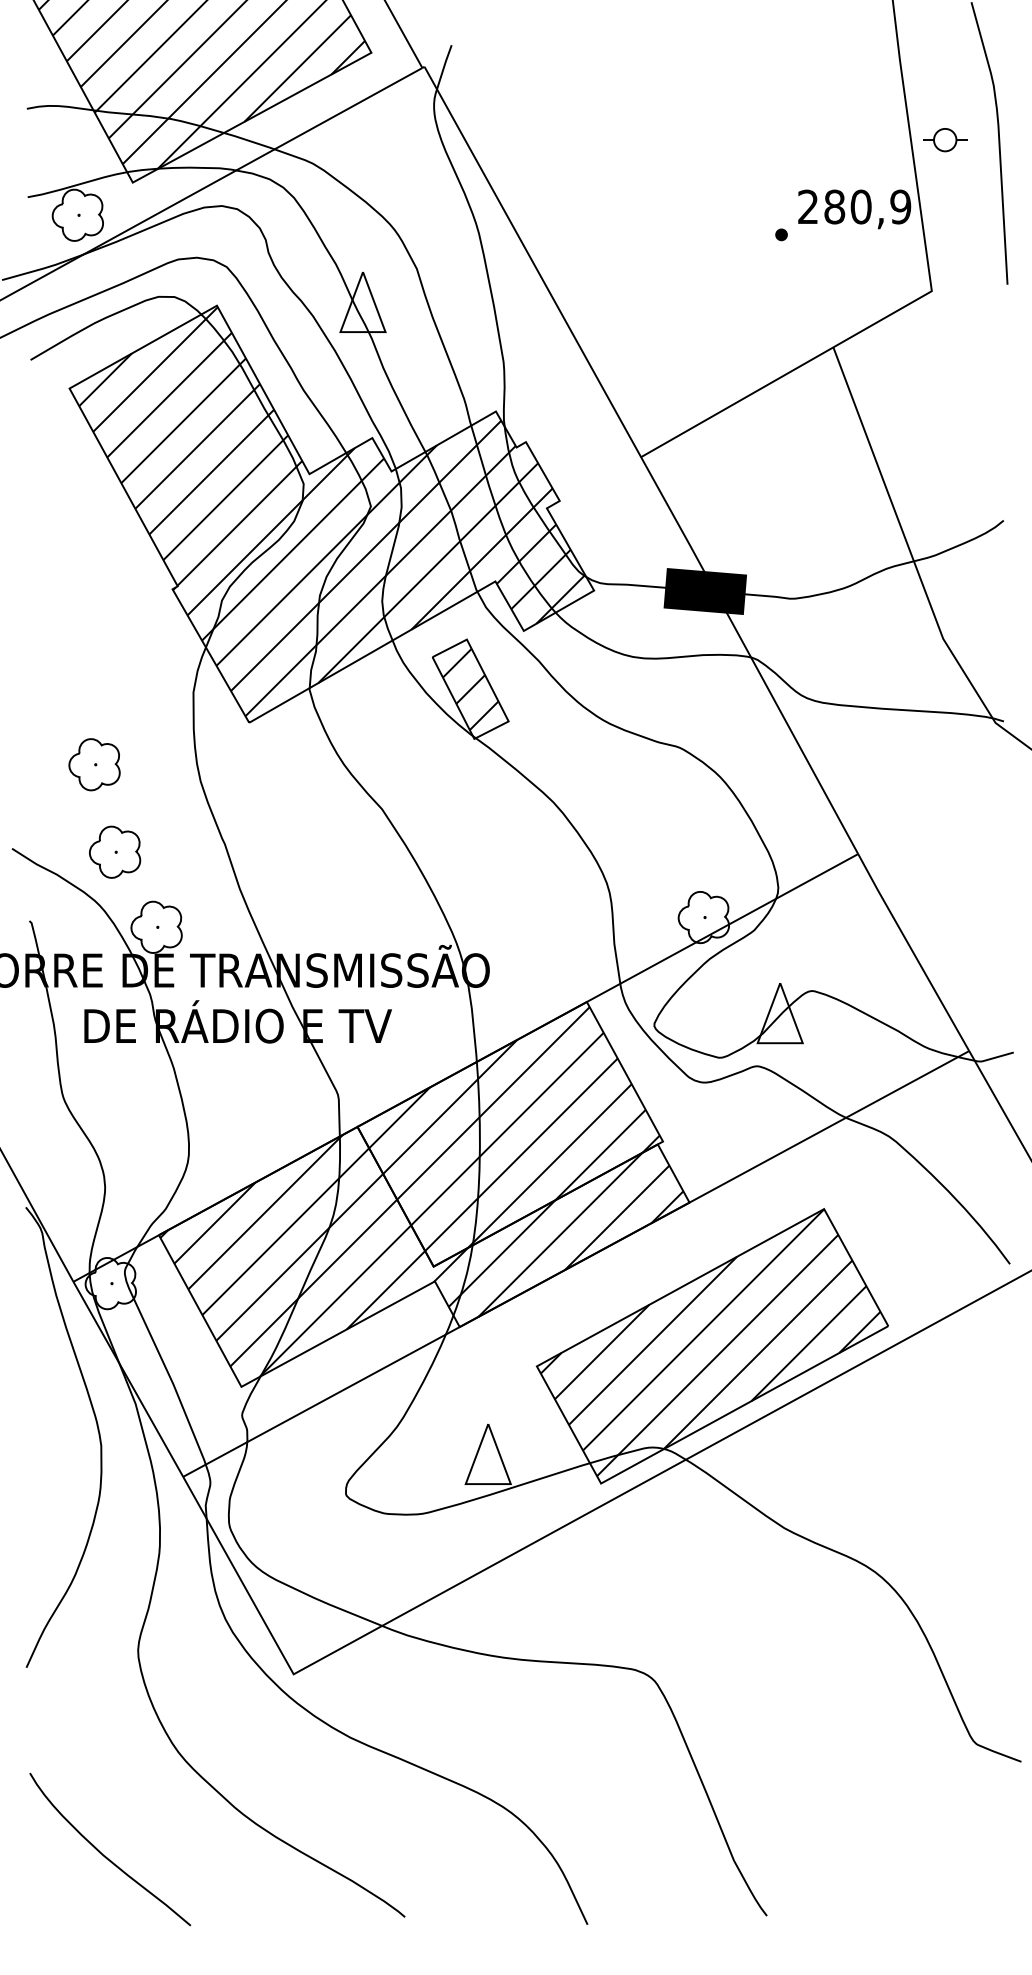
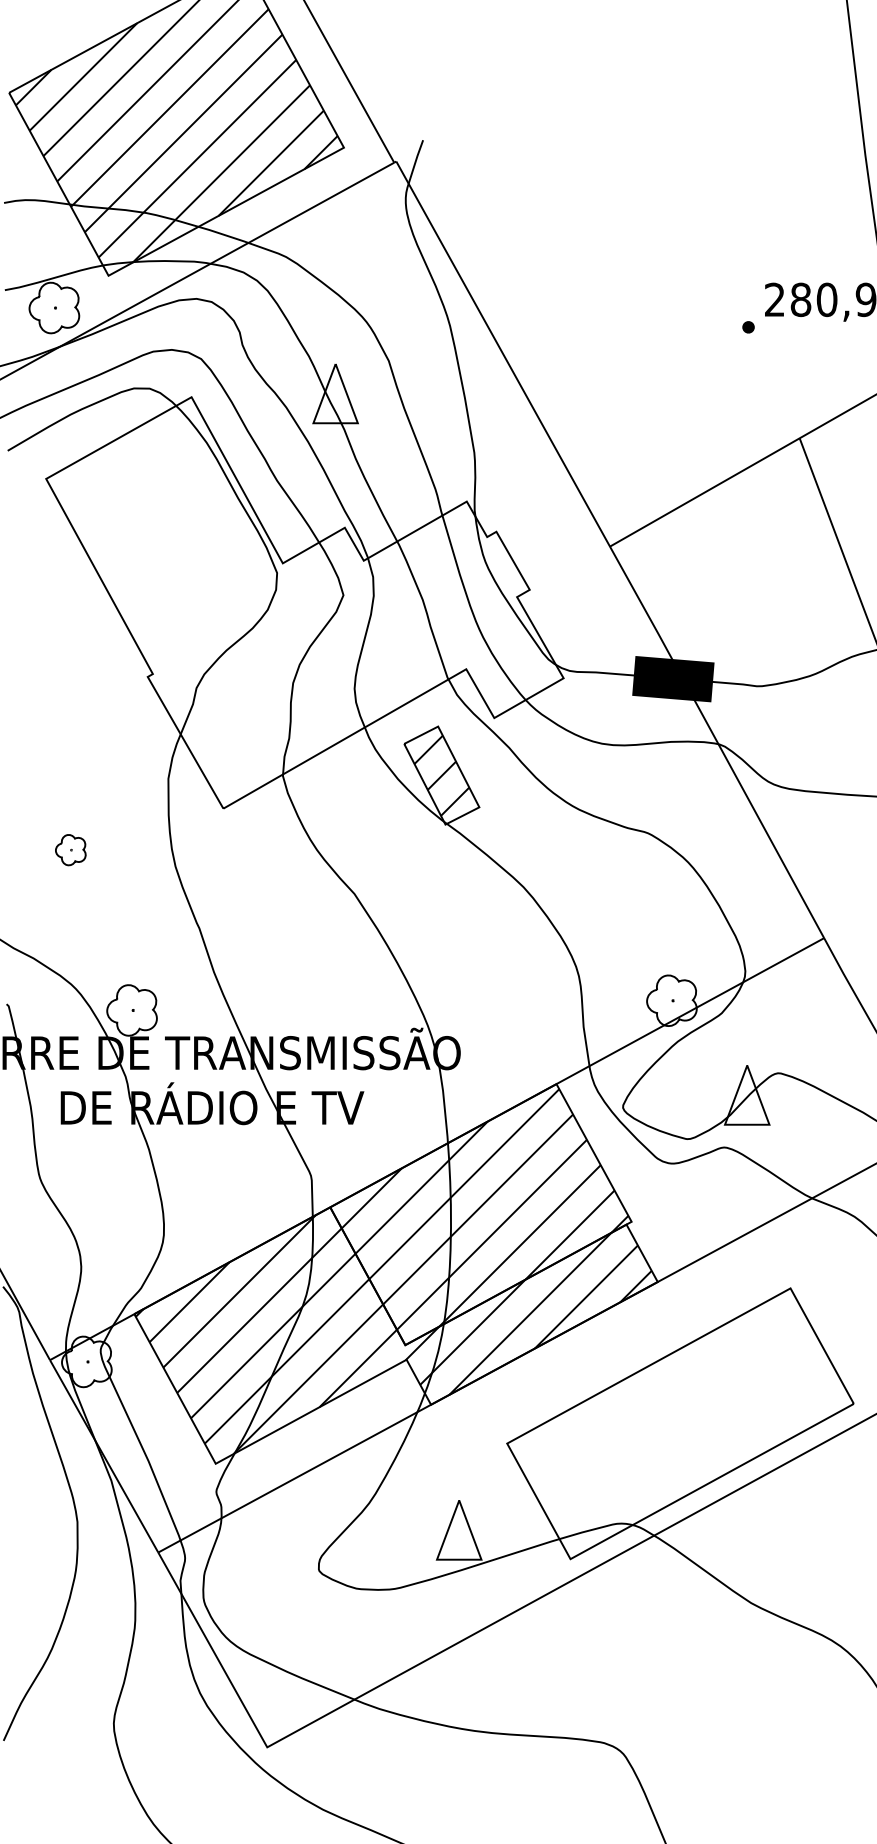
hatch: (332, 511) -> (305, 600), removed
part: (94, 764) -> (70, 849), size x0.6
part: (115, 851) -> (91, 935), removed
hatch: (710, 1342) -> (678, 1420), removed

